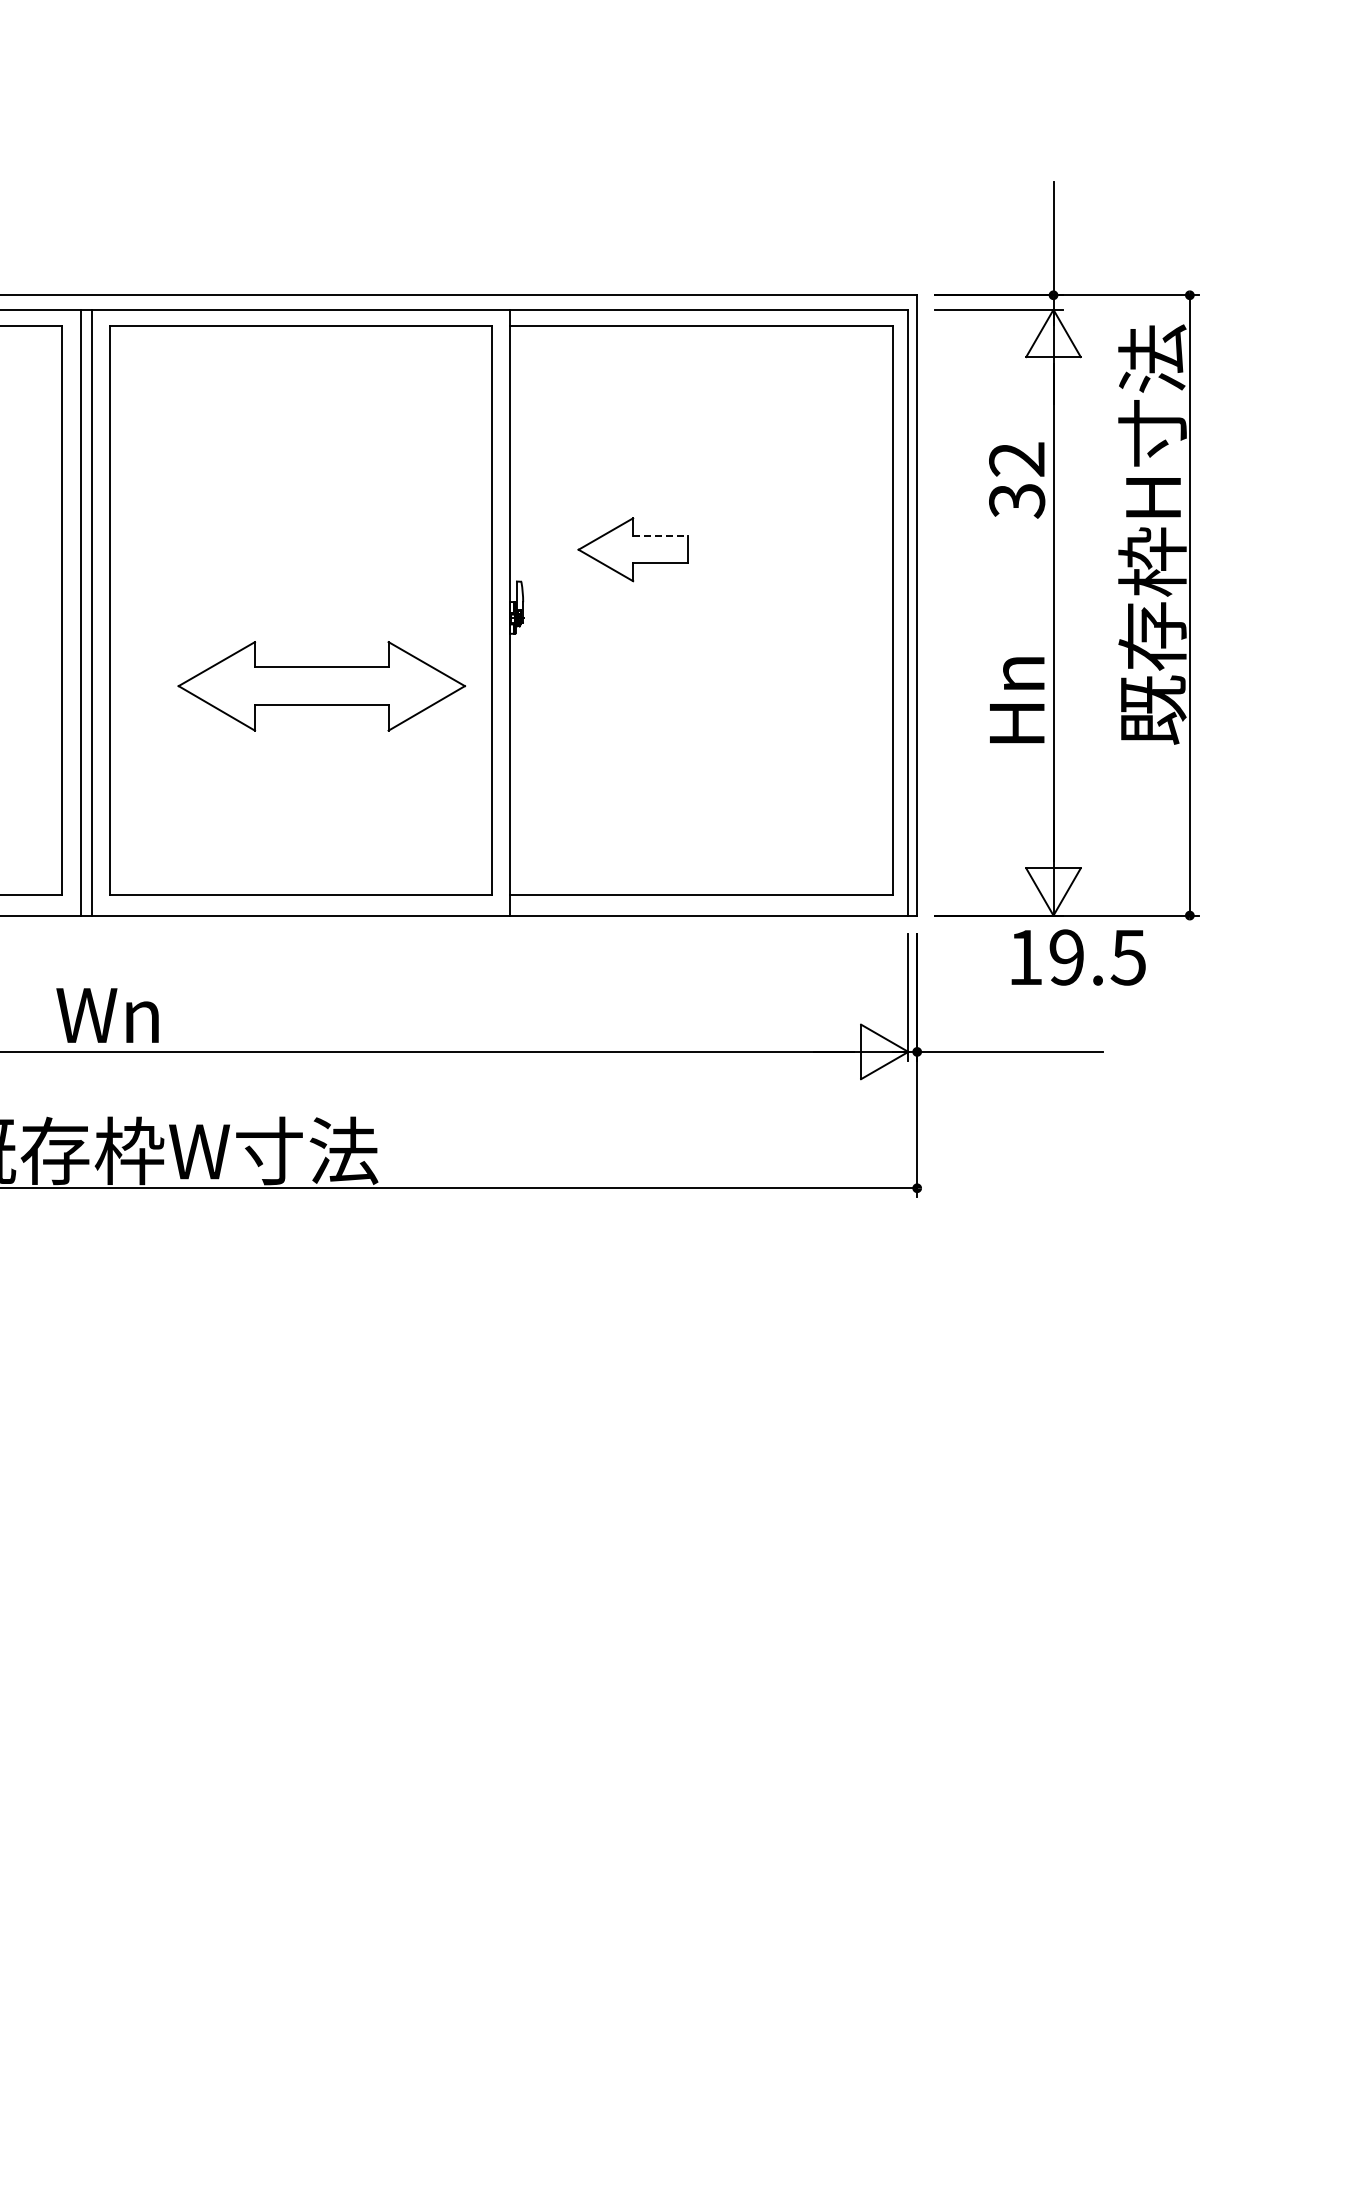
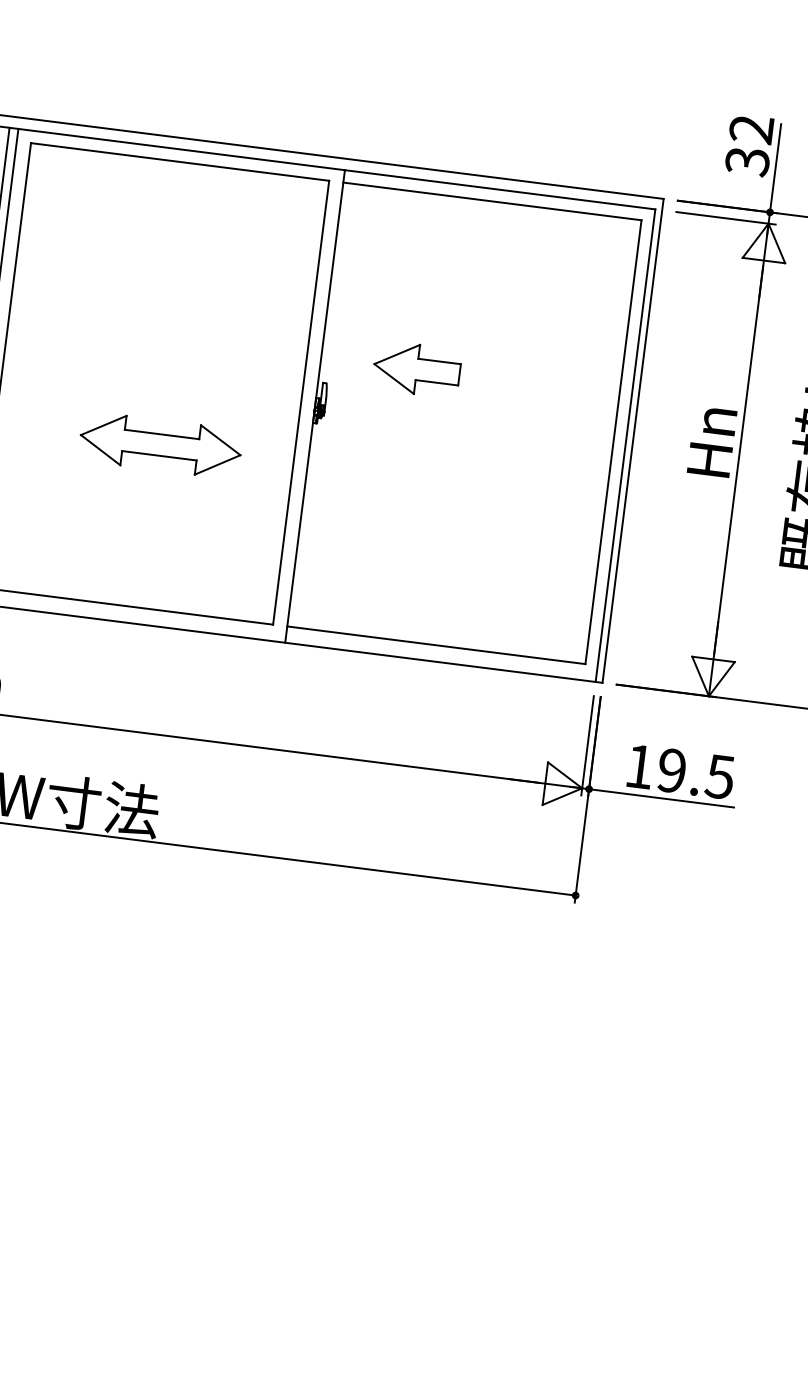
text: (1017, 480) -> (749, 145), moved
line: (660, 536) -> (439, 361), dashed -> solid
part: (321, 685) -> (160, 444), size x0.71
text: (1017, 700) -> (712, 442), moved
text: (1078, 957) -> (681, 771), moved

